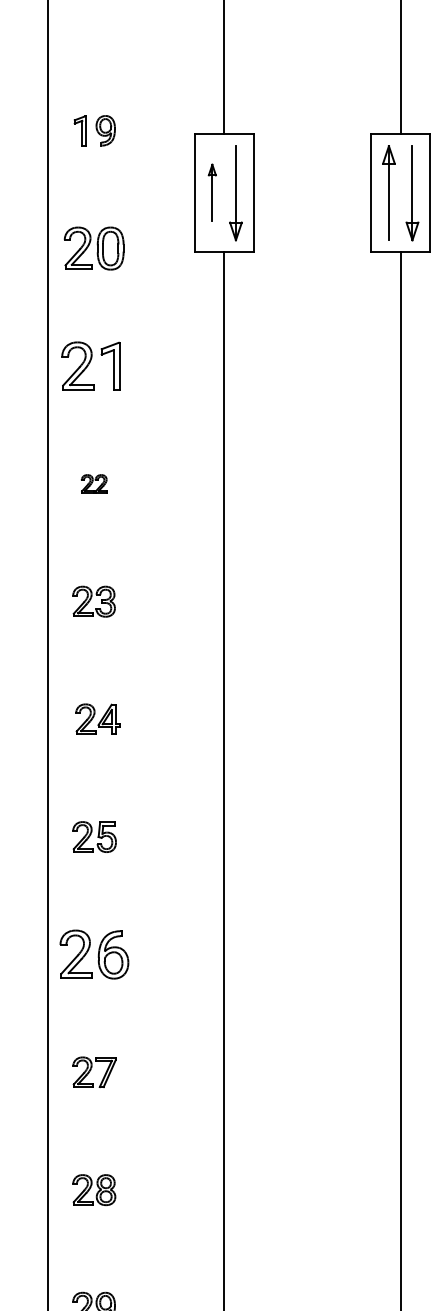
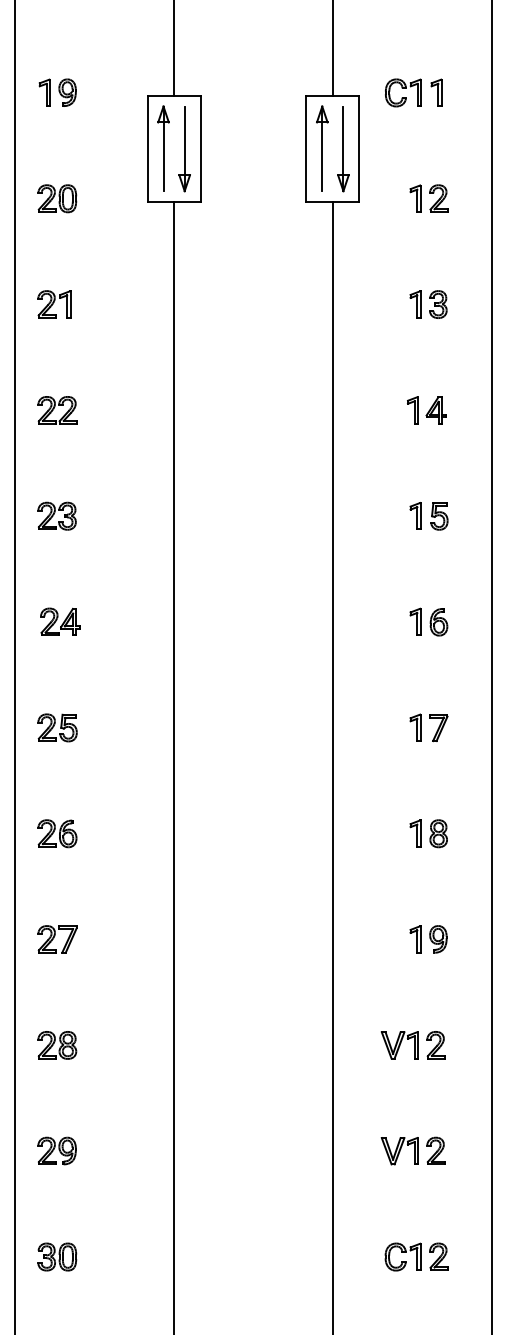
part: (212, 192) -> (163, 148), size x1.67
part: (94, 248) -> (57, 198), size x0.71
part: (91, 366) -> (54, 304), size x0.62
part: (94, 484) -> (57, 410), size x1.67
part: (94, 954) -> (57, 833), size x0.62

